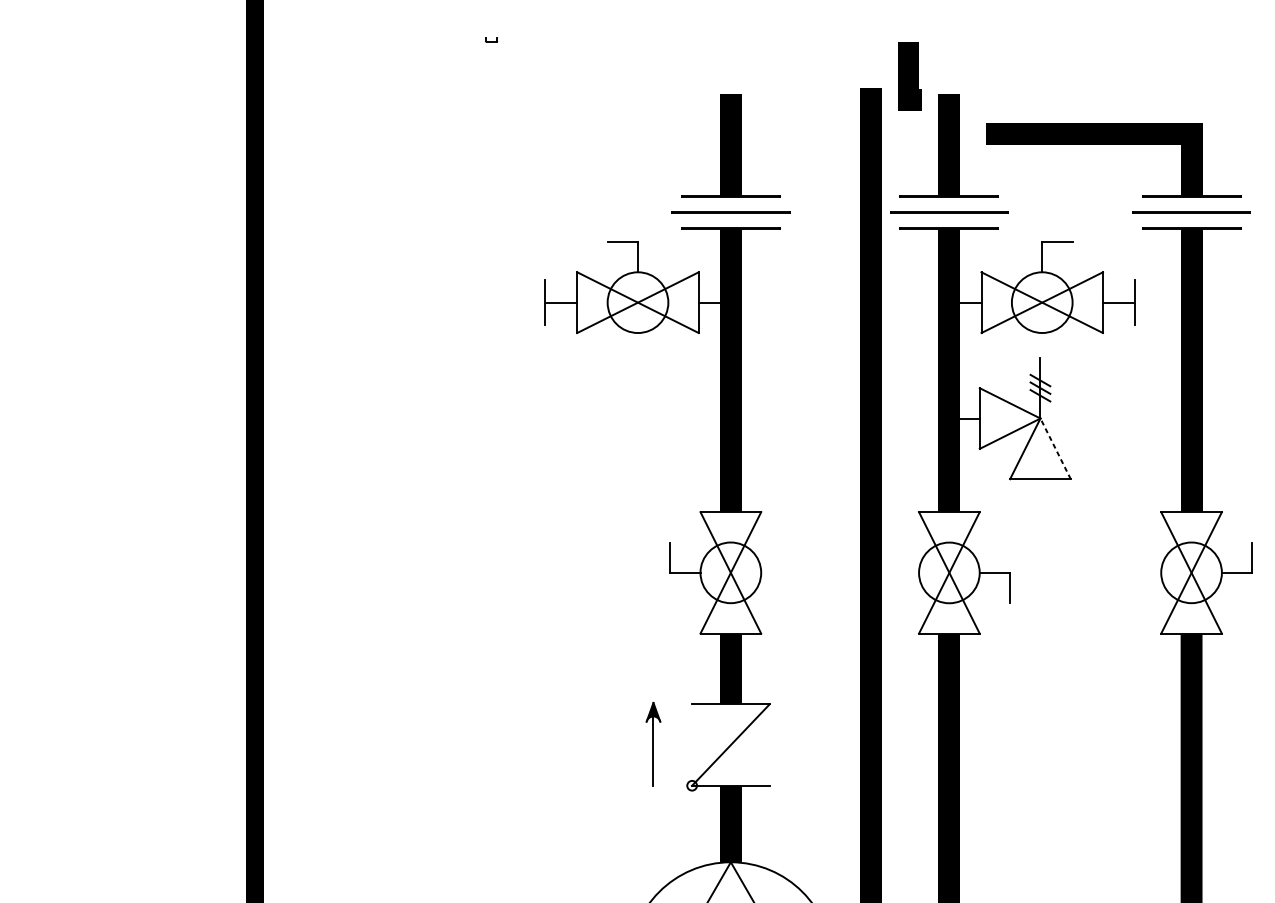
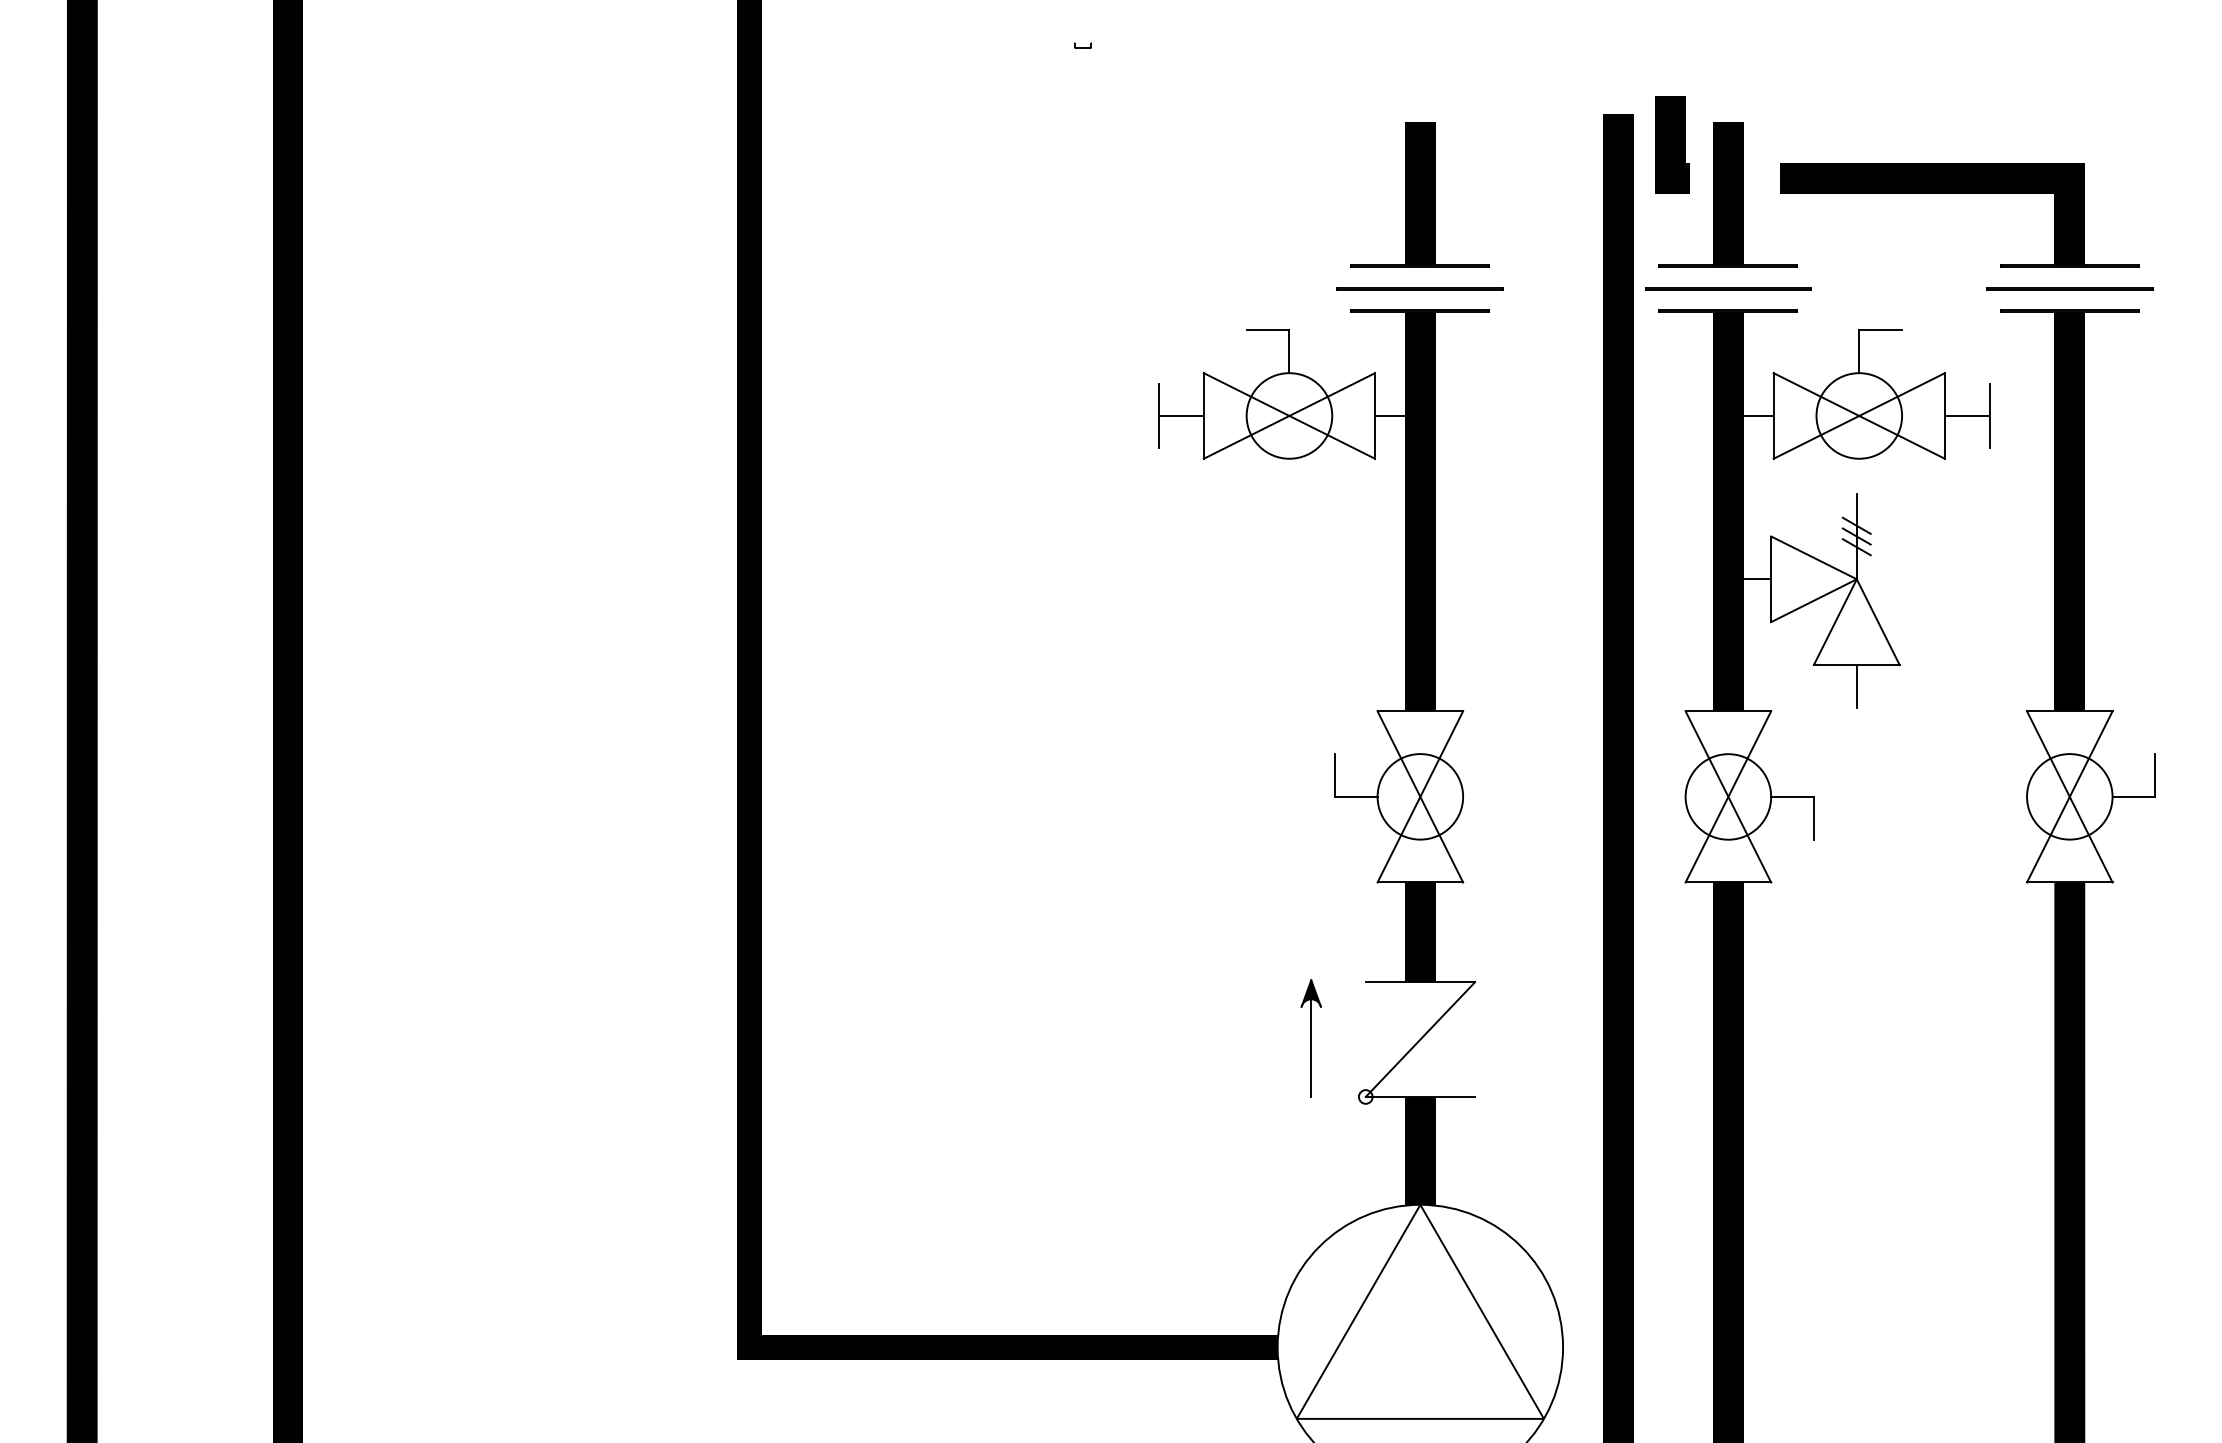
line: (909, 76) -> (1672, 144), moved
line: (1055, 449) -> (1878, 622), dashed -> solid
line: (1040, 493) -> (1856, 685), added

